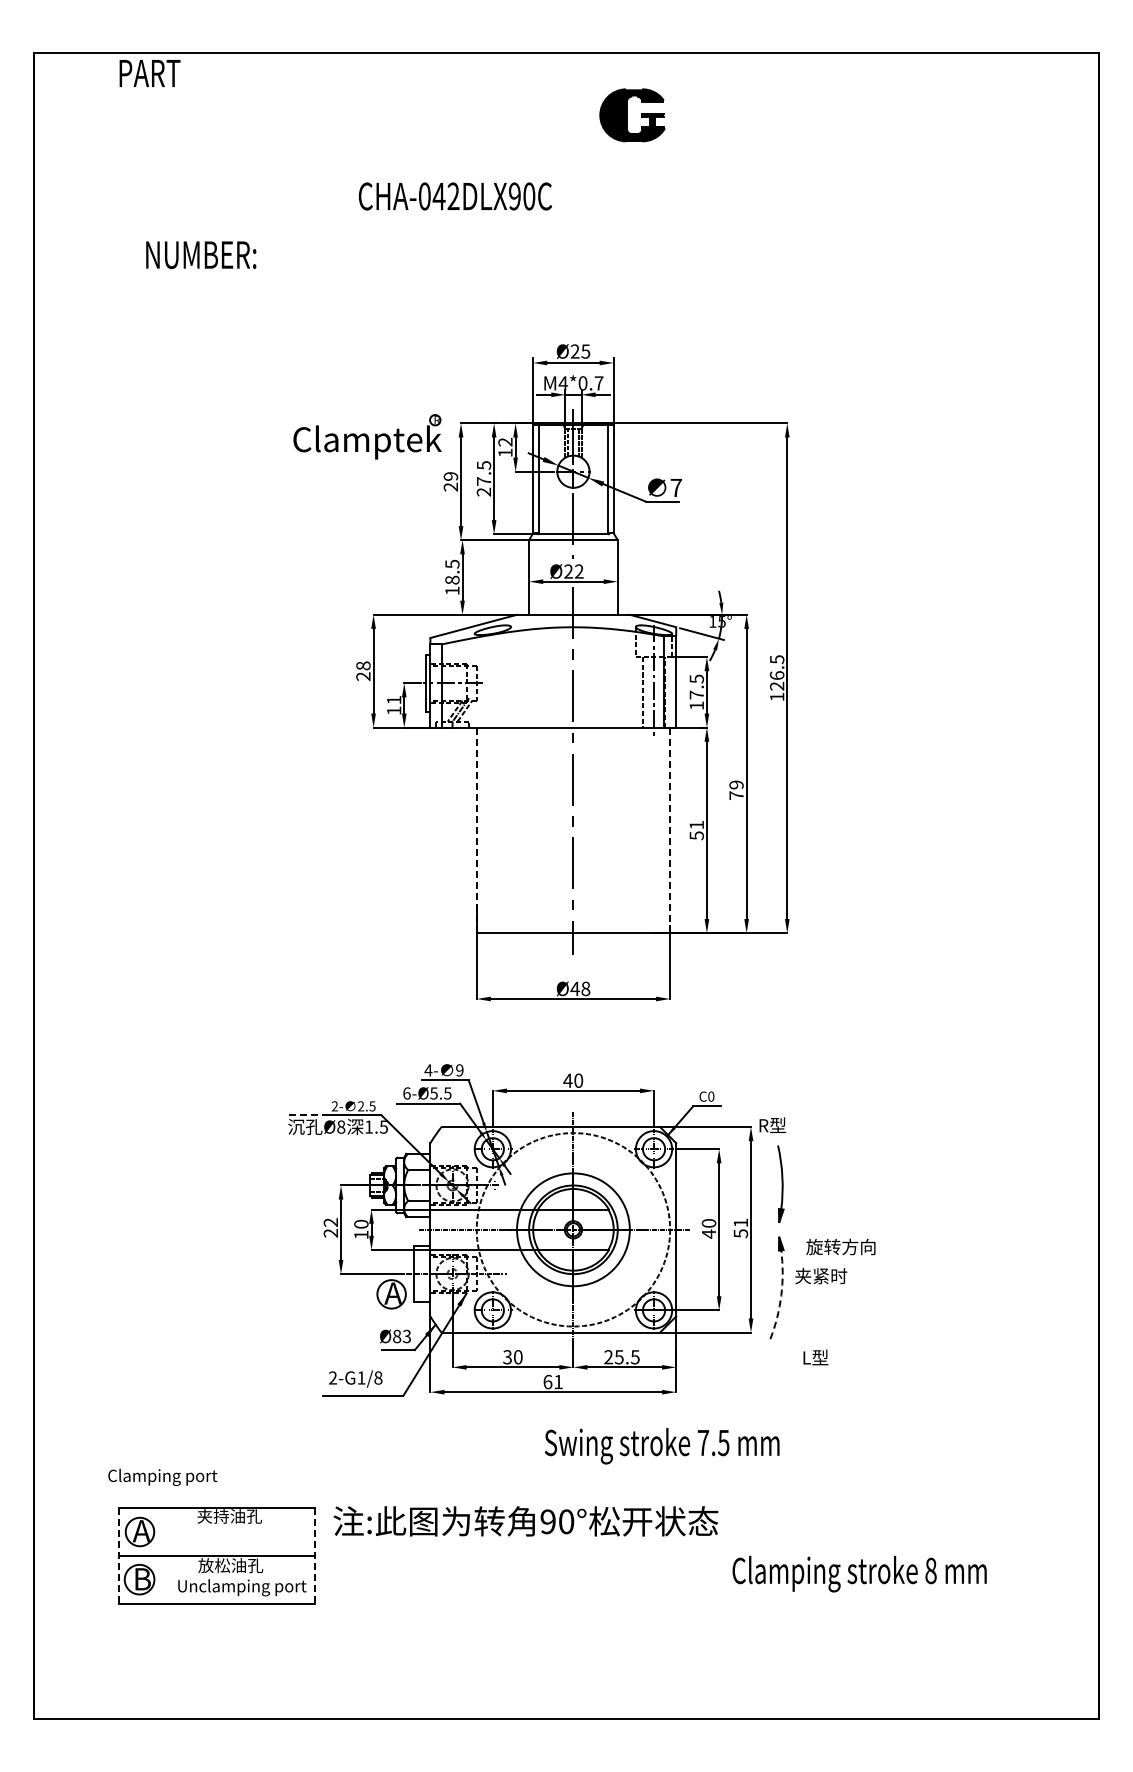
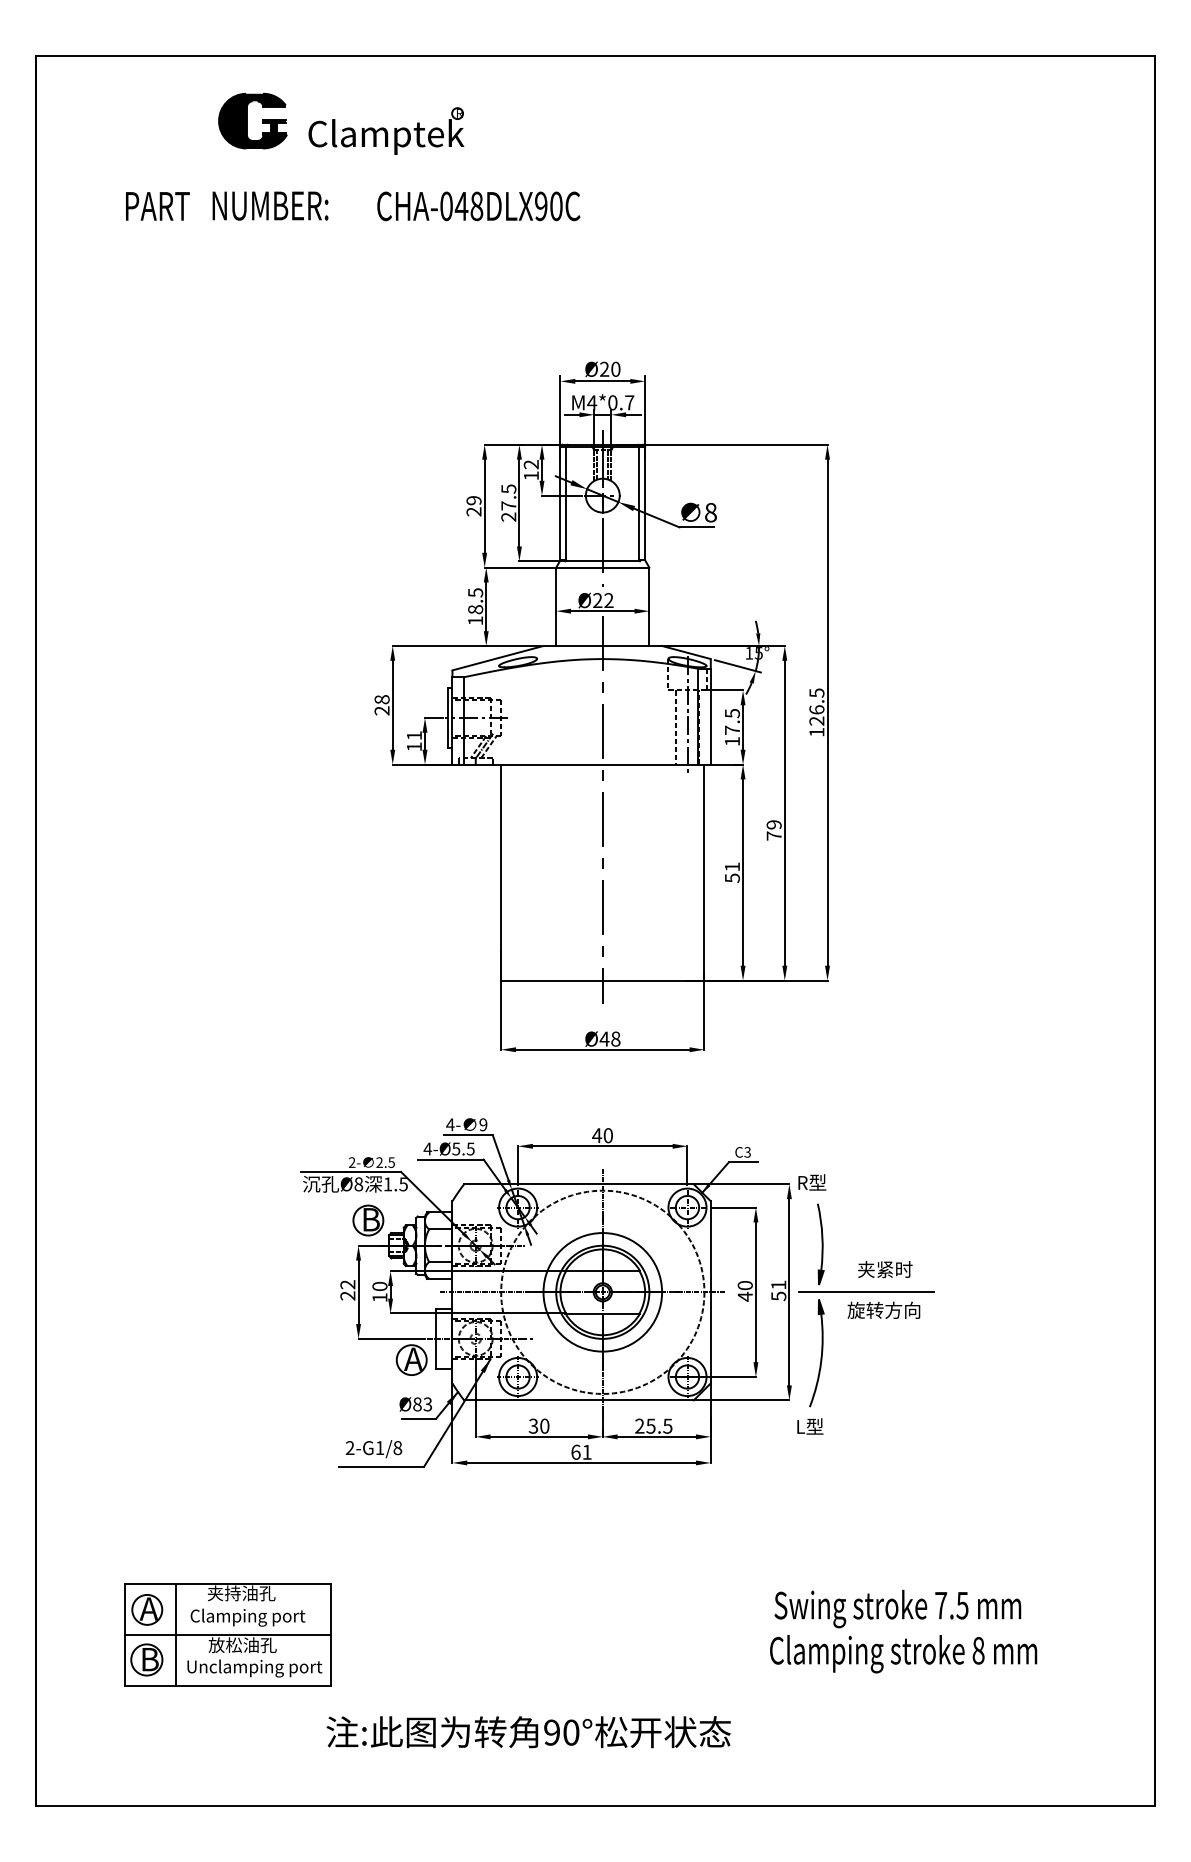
text: (149, 73) -> (157, 206), moved
part: (632, 115) -> (252, 121), moved
text: (453, 196) -> (476, 206), CHA-042DLX90C -> CHA-048DLX90C
text: (201, 255) -> (270, 206), moved
text: (585, 351) -> (615, 369), Ø25 -> Ø20
part: (367, 436) -> (386, 130), moved
text: (676, 487) -> (711, 512), 7 -> 8
line: (476, 830) -> (500, 872), dashed -> solid
line: (670, 830) -> (704, 872), dashed -> solid
text: (406, 1093) -> (427, 1149), 6-Ø5.5 -> 4-Ø5.5
text: (711, 1096) -> (747, 1152), C0 -> C3
line: (307, 1115) -> (323, 1172), dashed -> solid
part: (350, 1161) -> (368, 1220), added
line: (824, 1229) -> (866, 1291), added
text: (821, 1276) -> (885, 1269), moved
arc: (781, 1295) -> (821, 1361), dashed -> solid
text: (815, 1357) -> (809, 1426), moved
text: (662, 1446) -> (898, 1609), moved
text: (162, 1476) -> (247, 1616), moved
text: (525, 1521) -> (528, 1732), moved
line: (167, 1555) -> (176, 1634), added
line: (118, 1556) -> (124, 1635), dashed -> solid
line: (314, 1556) -> (330, 1635), dashed -> solid

